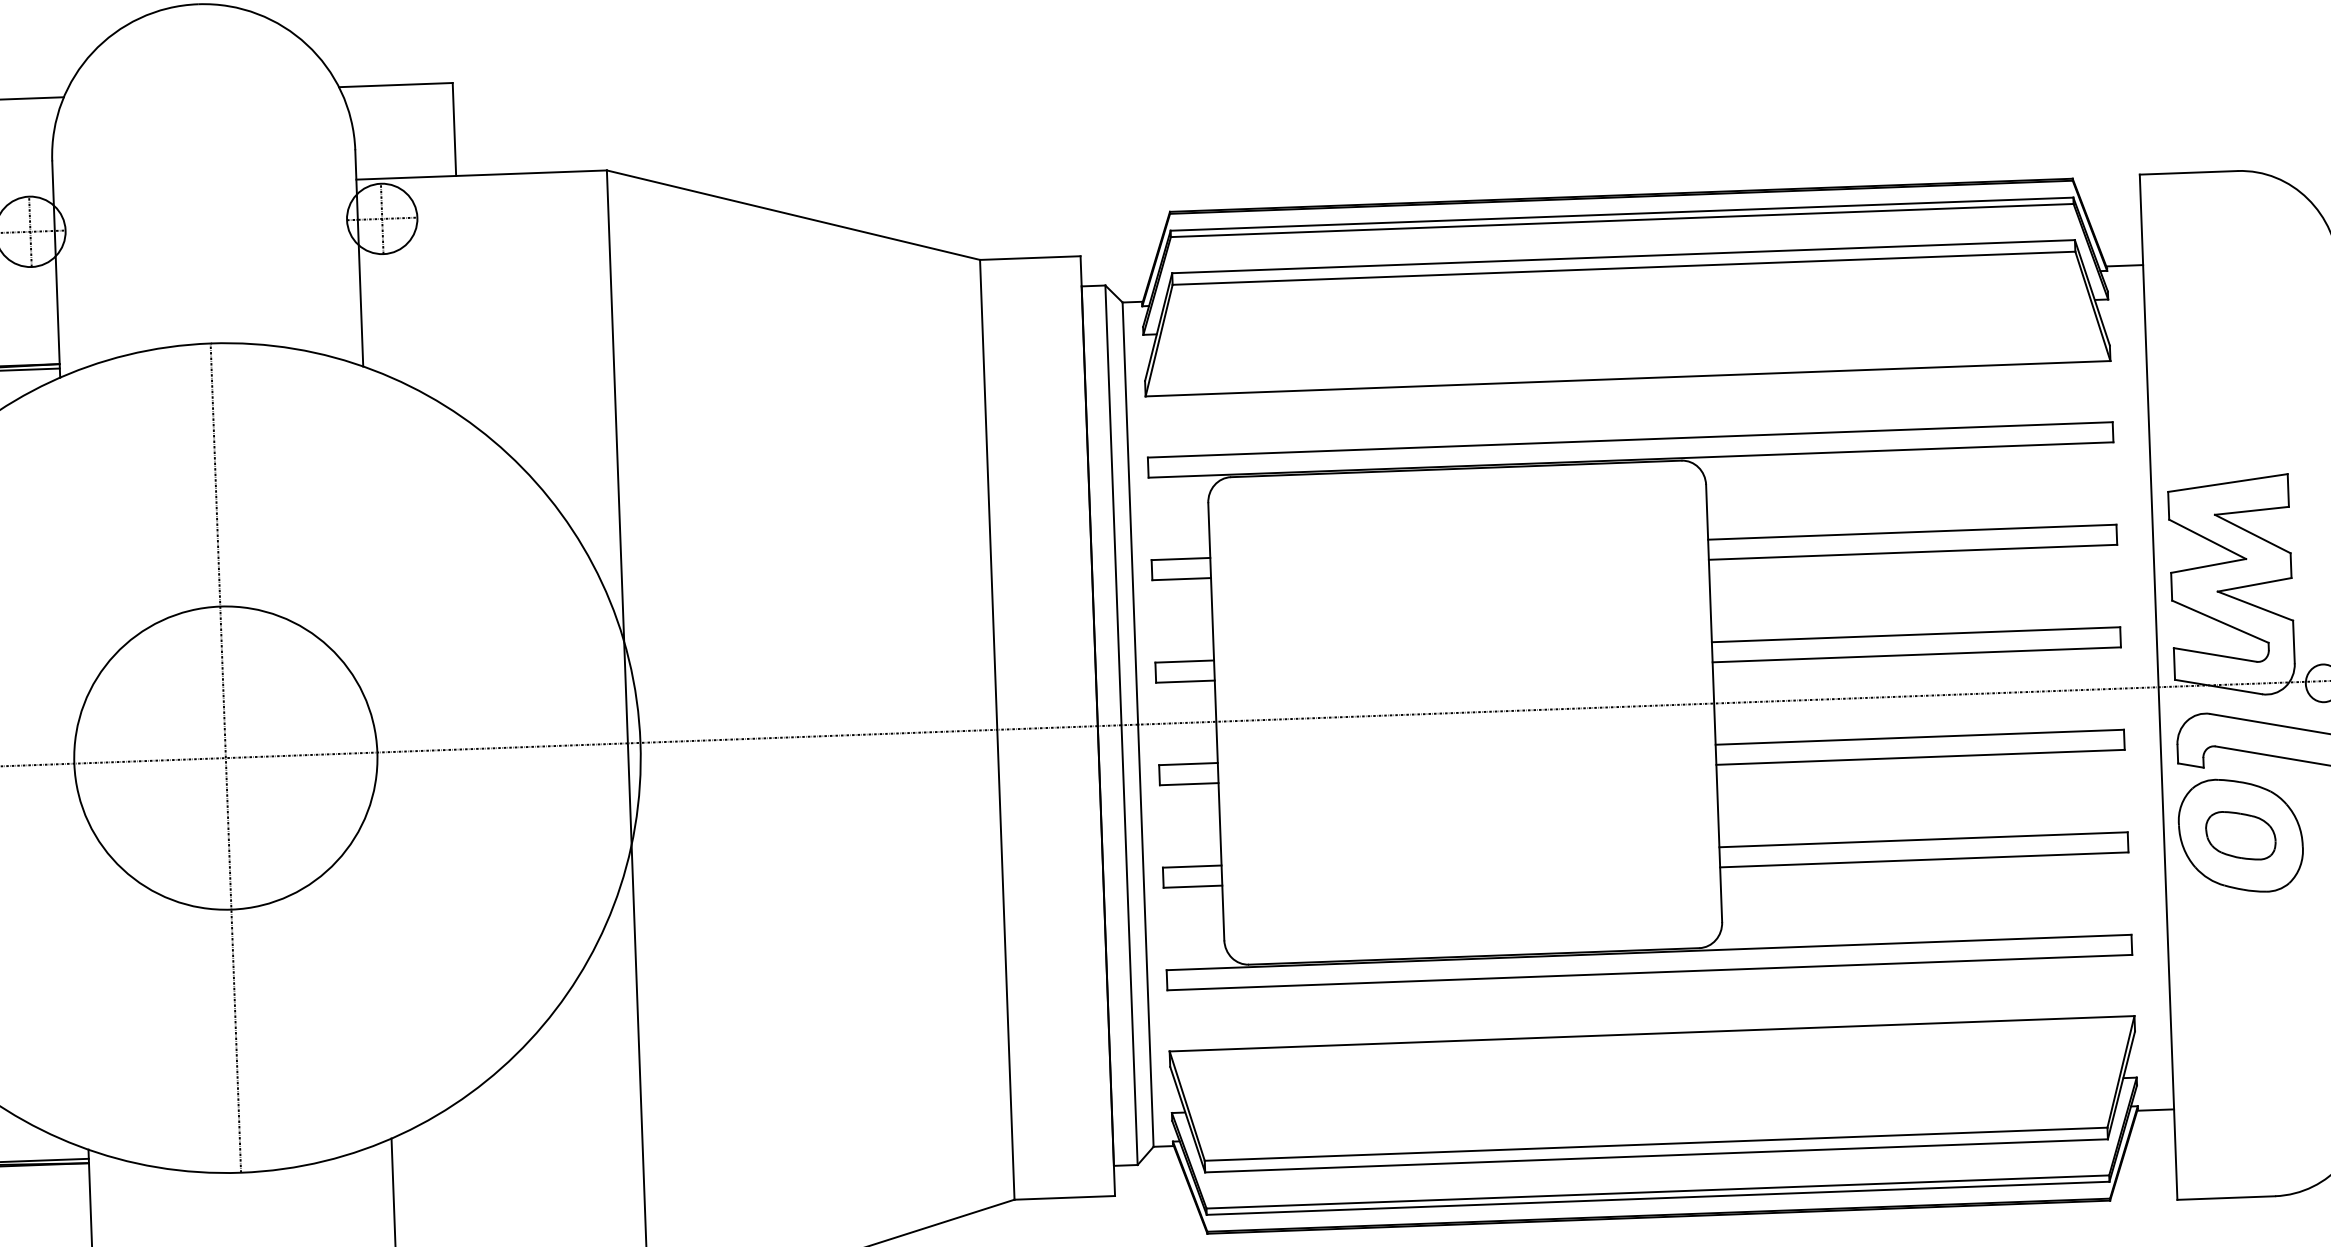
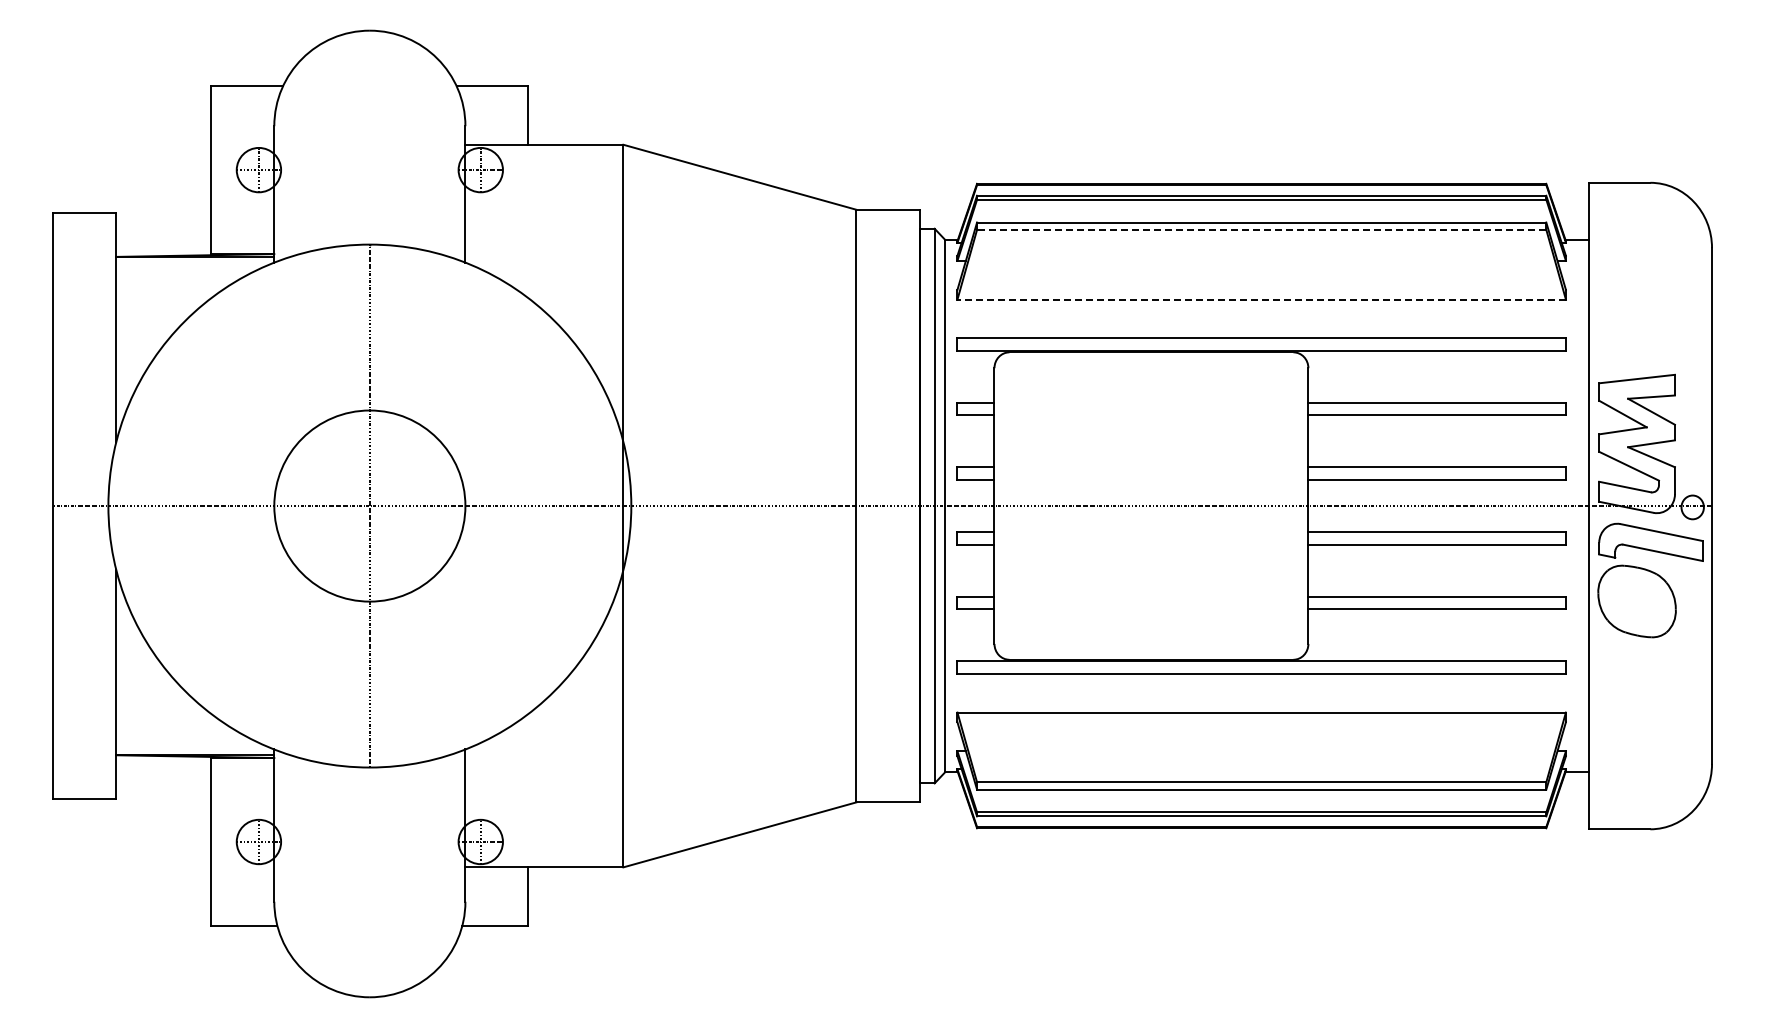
line: (1623, 267) -> (1261, 229), solid -> dashed
line: (1627, 378) -> (1261, 299), solid -> dashed
part: (2239, 835) -> (1636, 601), removed

